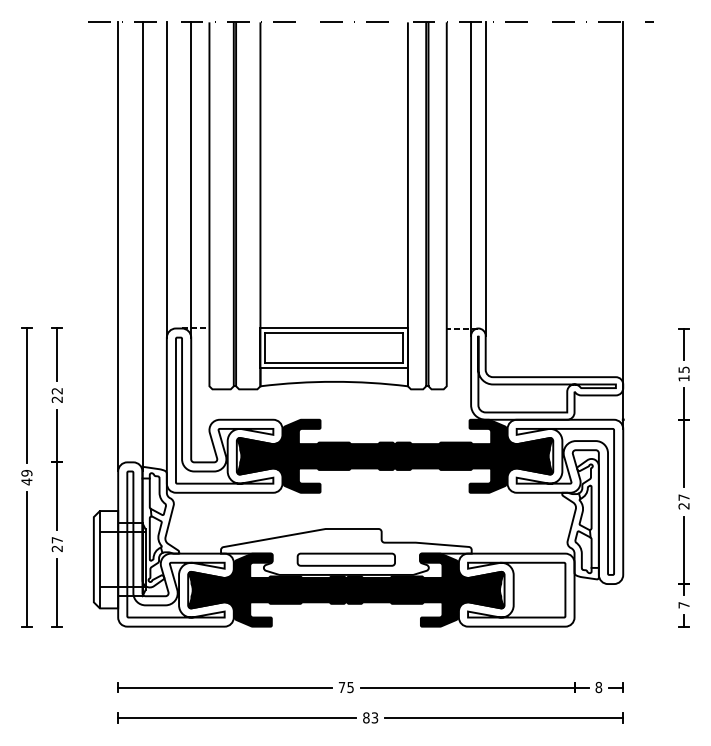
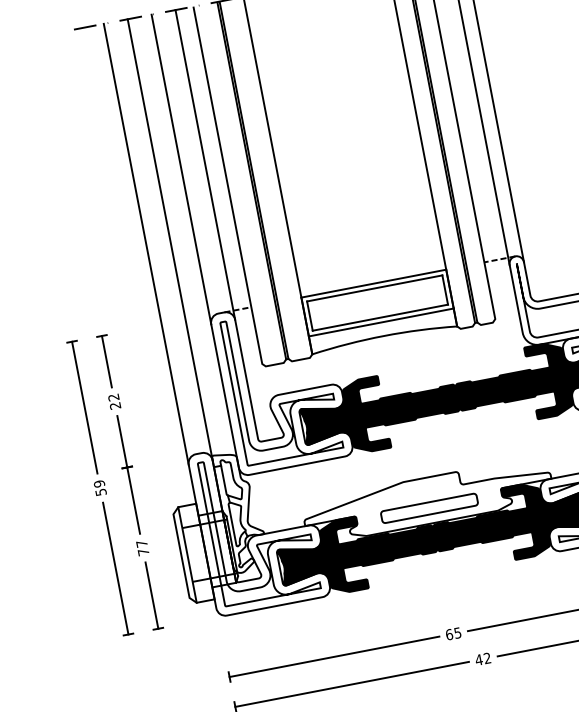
text: (26, 481) -> (100, 492), 49 -> 59
text: (56, 548) -> (142, 552), 27 -> 77
text: (341, 687) -> (448, 634), 75 -> 65
text: (370, 717) -> (483, 658), 83 -> 42

